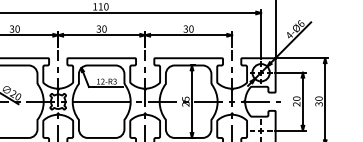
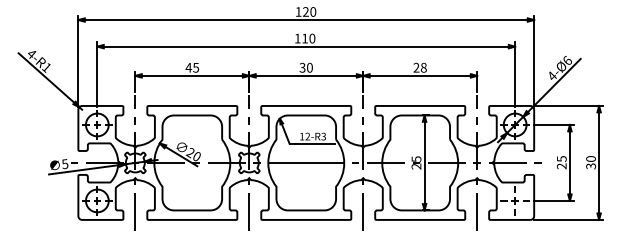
text: (14, 28) -> (192, 67), 30 -> 45
text: (188, 28) -> (419, 67), 30 -> 28
text: (296, 99) -> (561, 159), 20 -> 25

